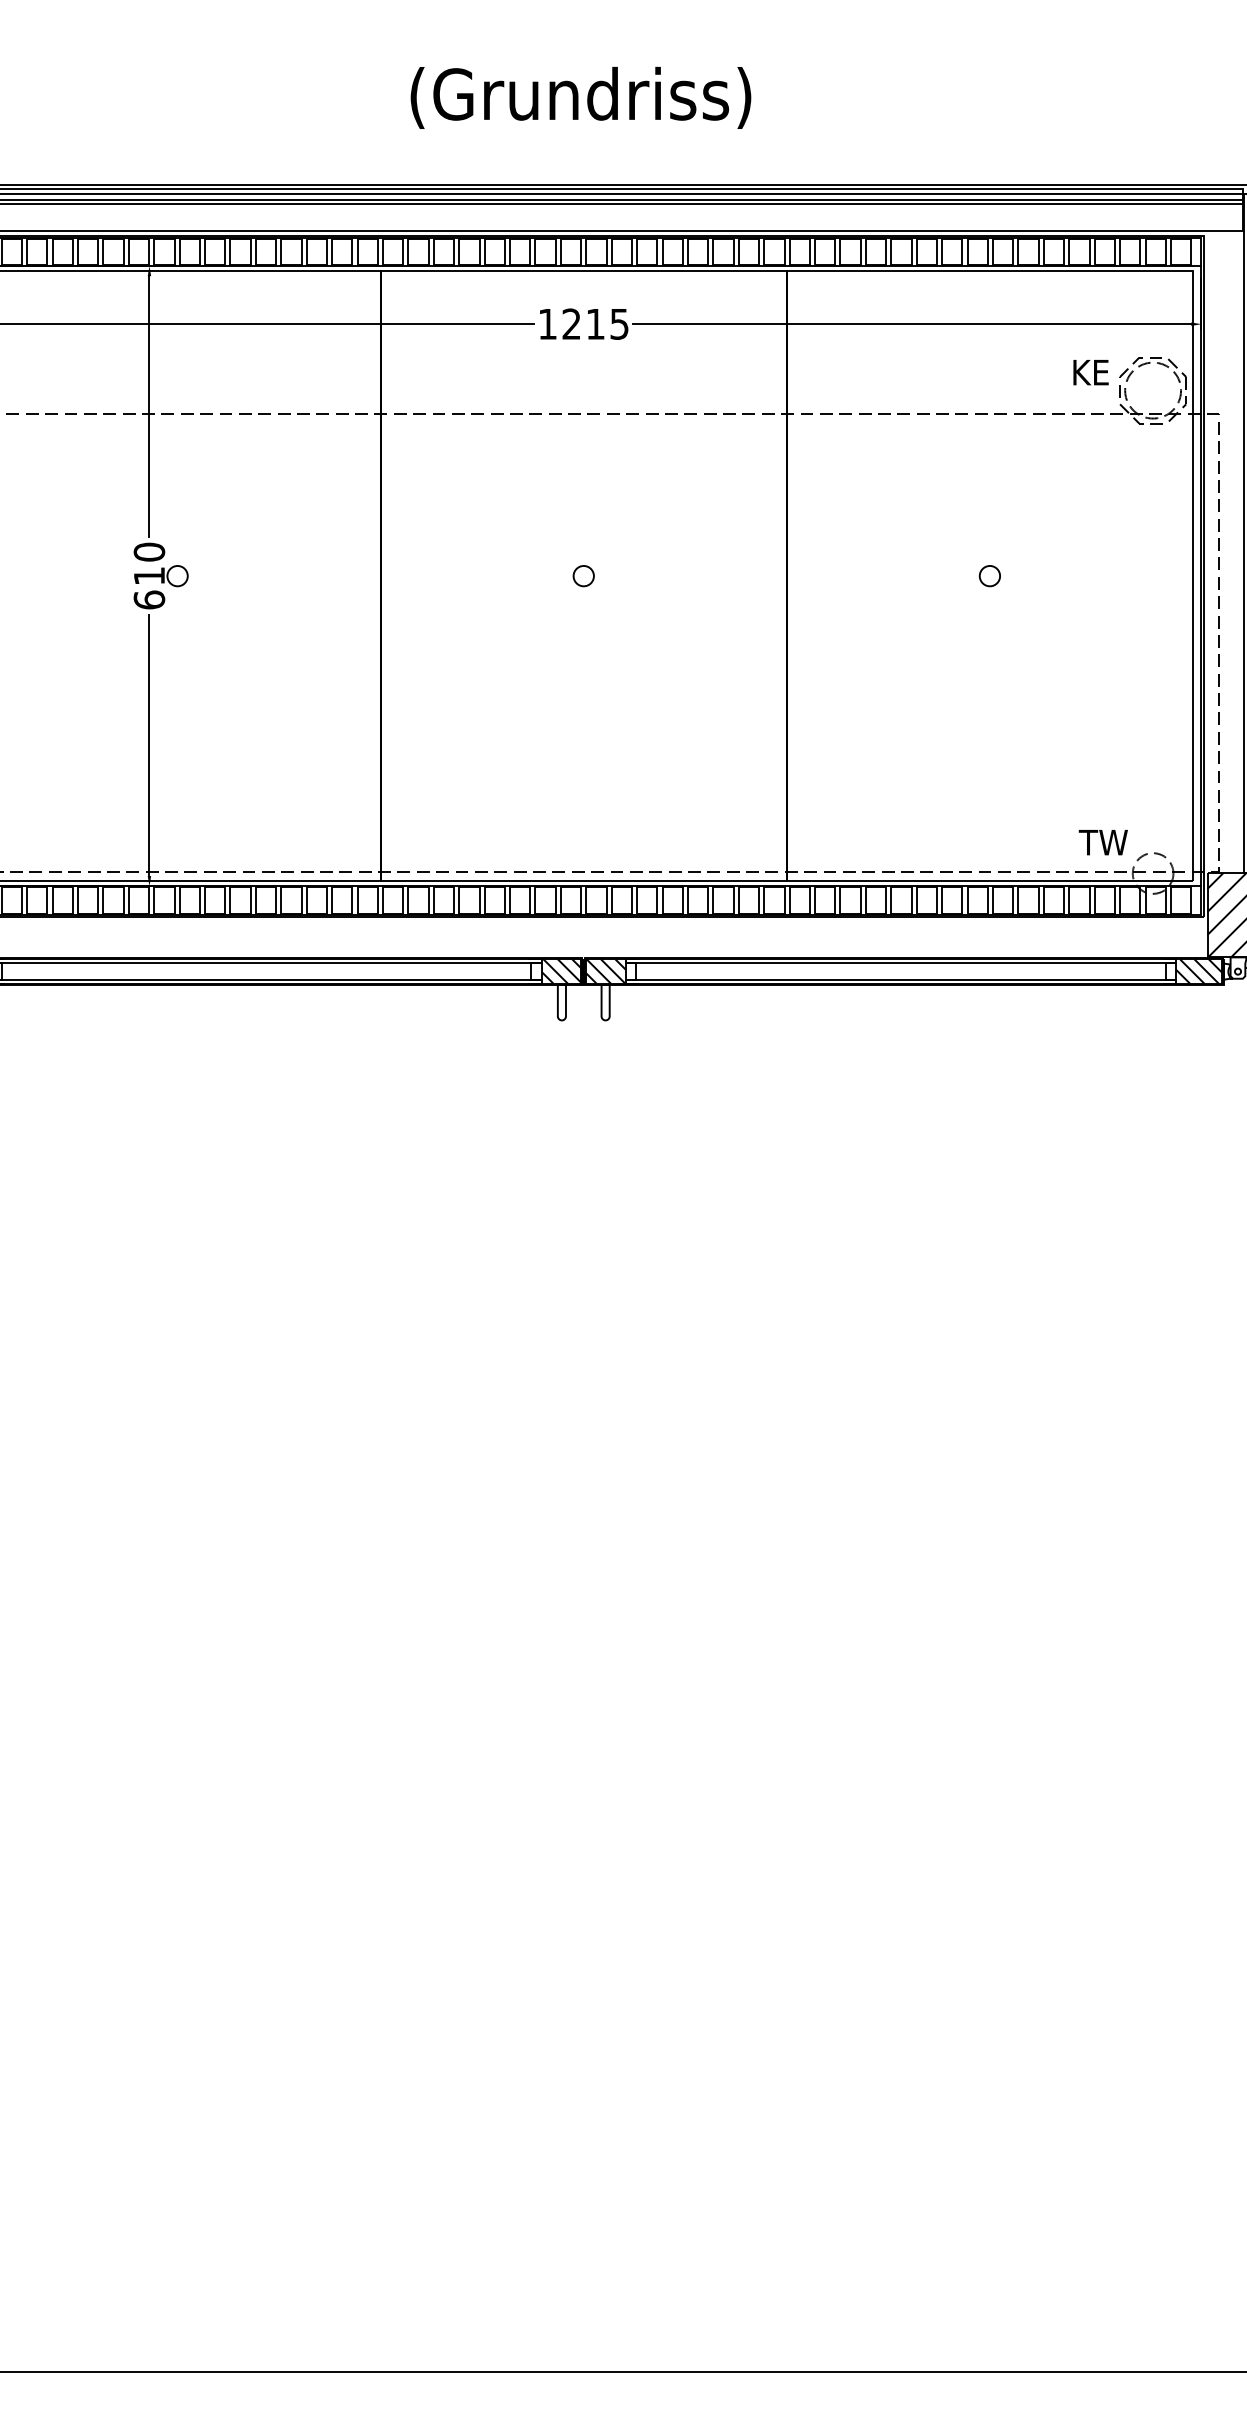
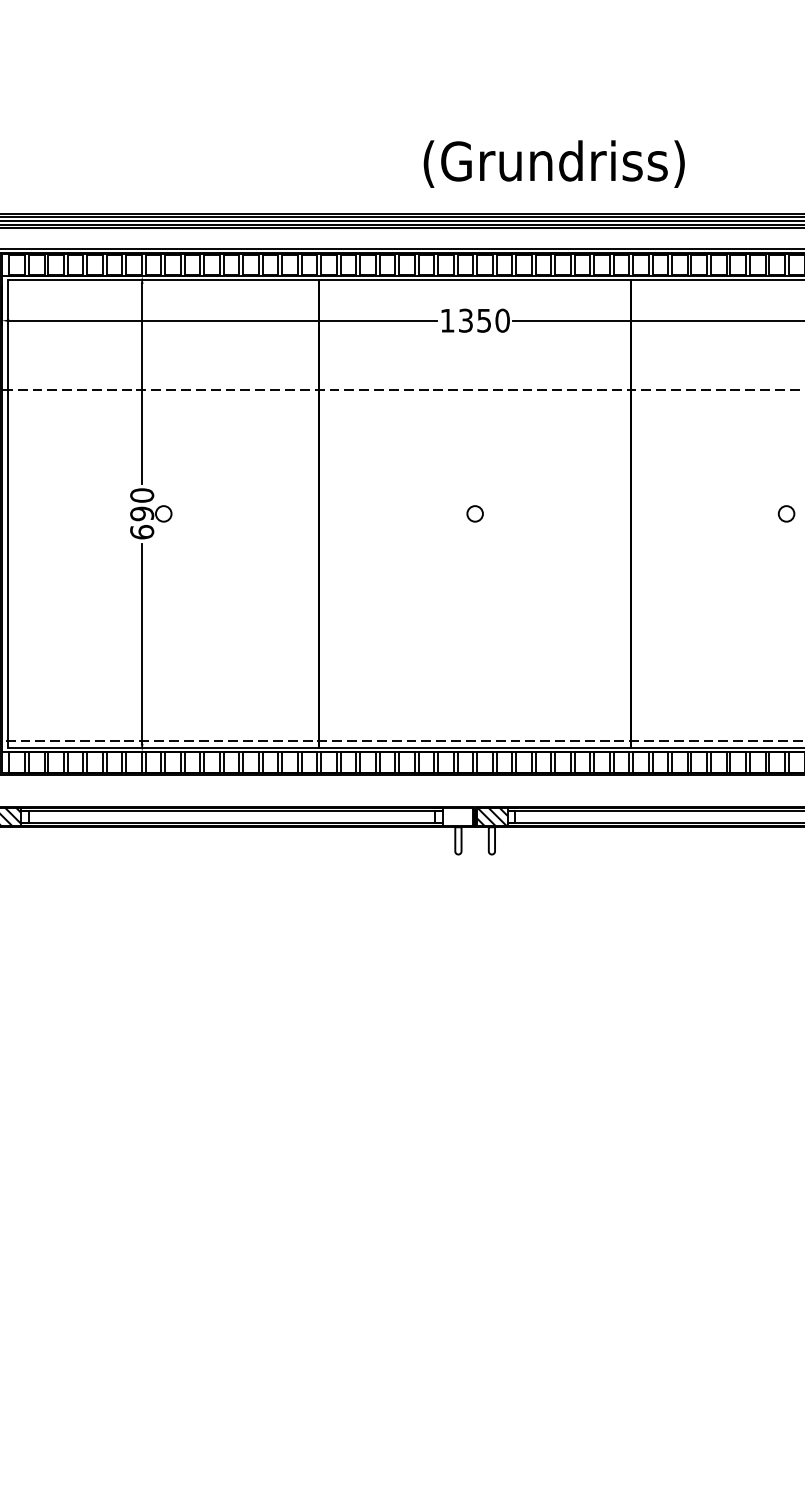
text: (580, 97) -> (553, 163), moved
text: (595, 323) -> (484, 320), 1215 -> 1350
text: (149, 575) -> (142, 513), 610 -> 690
hatch: (561, 971) -> (458, 817), removed

